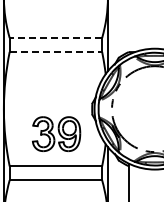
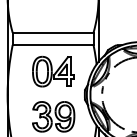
line: (55, 38) -> (52, 33), dashed -> solid
line: (56, 51) -> (53, 44), dashed -> solid
part: (56, 82) -> (53, 71), added

